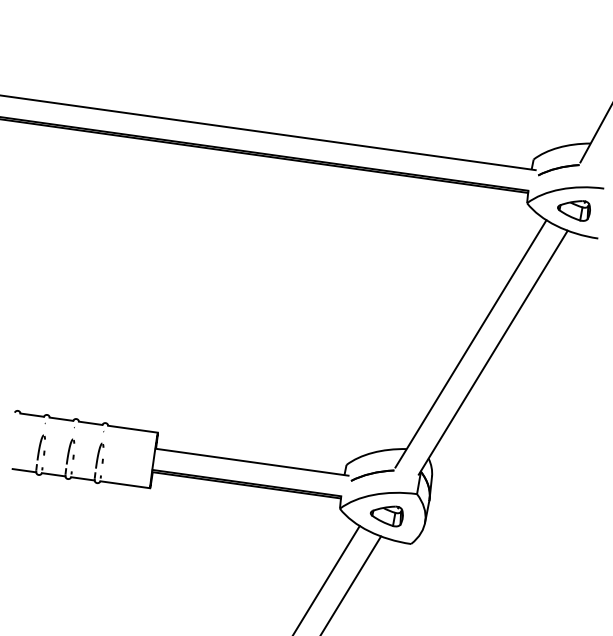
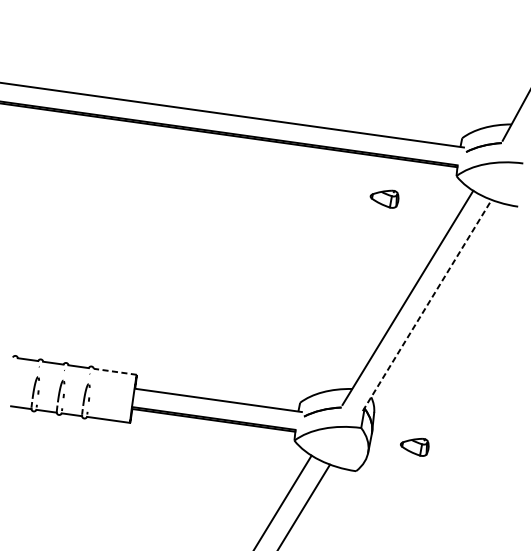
part: (573, 210) -> (384, 198), moved
line: (493, 352) -> (427, 305), solid -> dashed
line: (132, 429) -> (114, 372), solid -> dashed
part: (386, 516) -> (414, 447), moved

